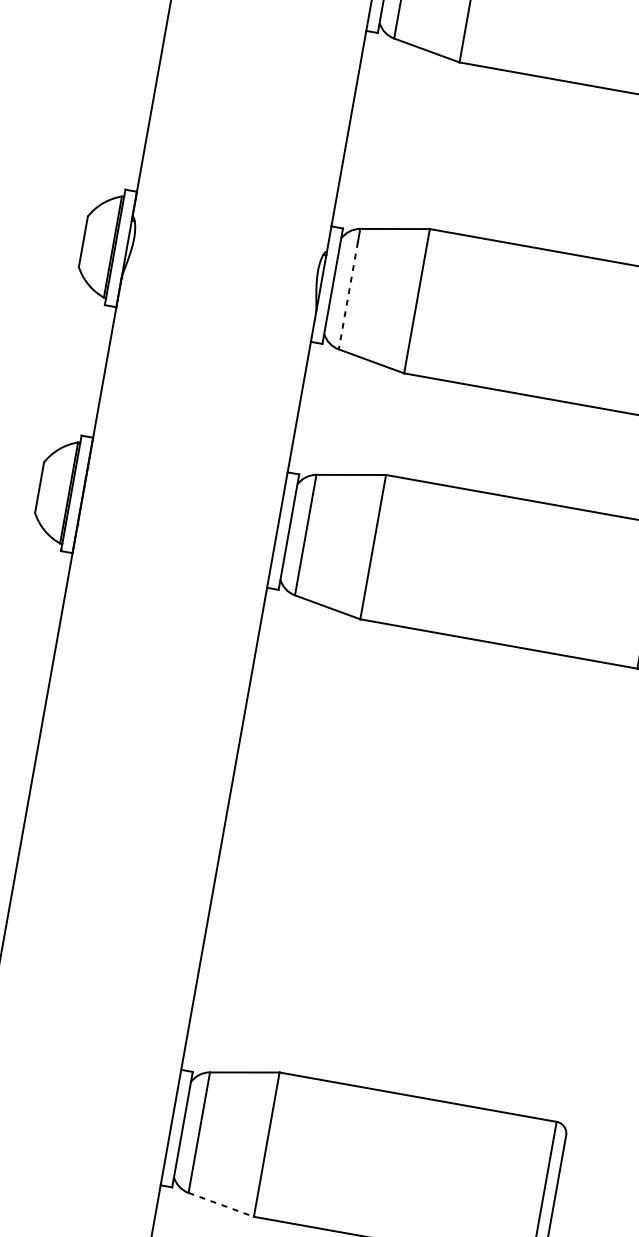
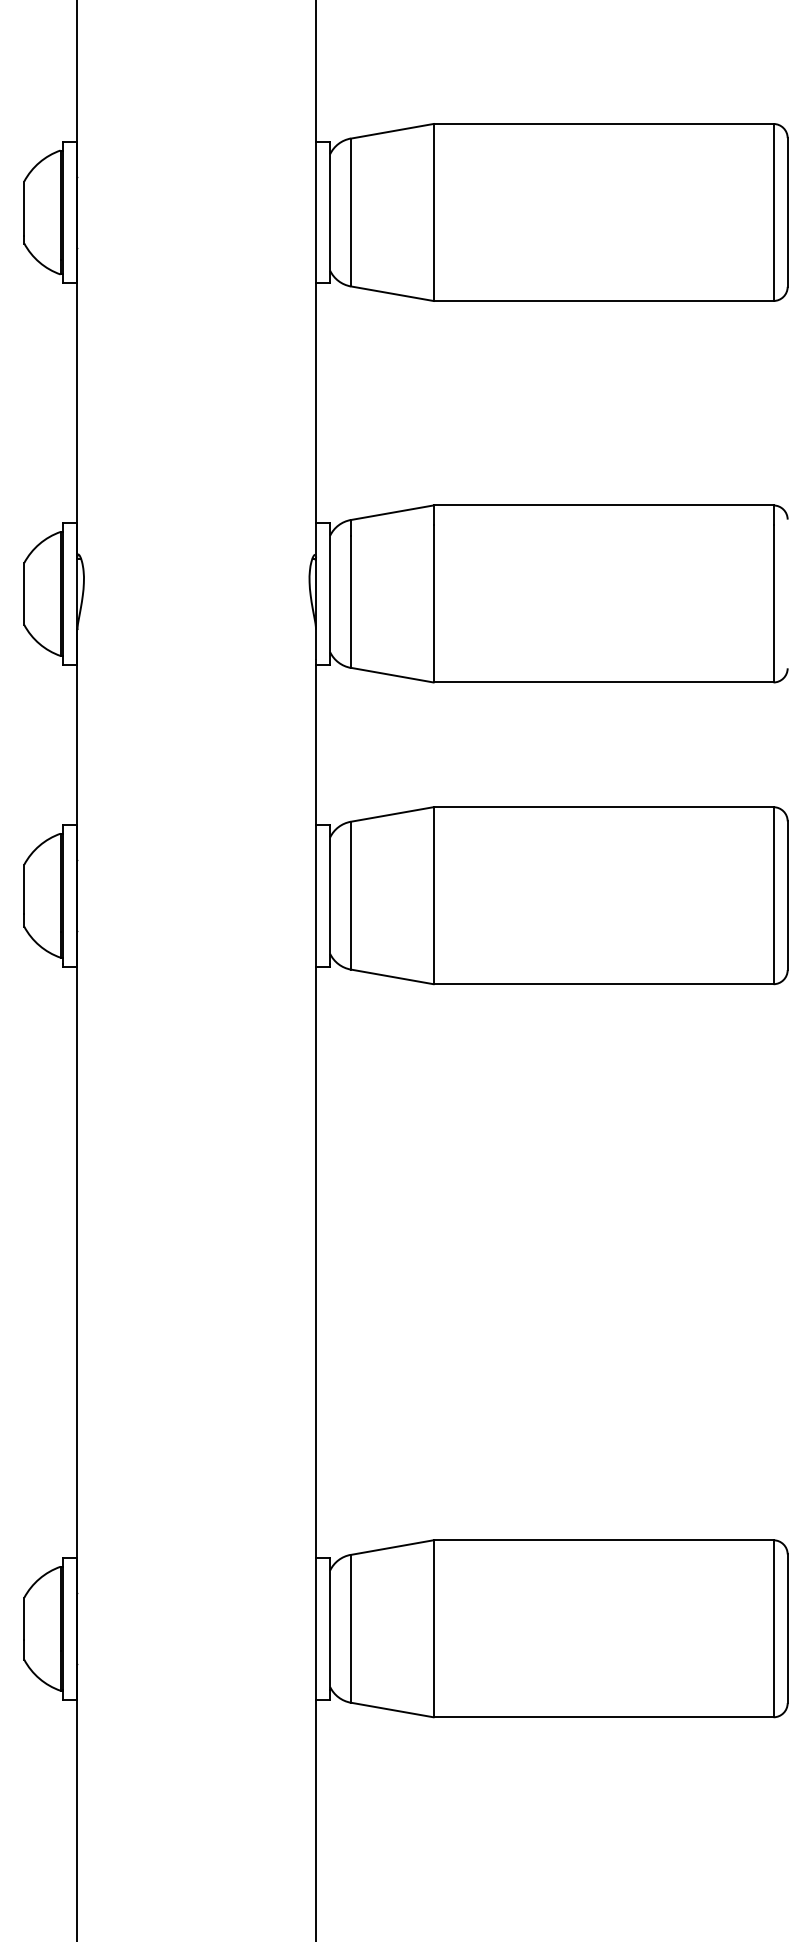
line: (348, 296) -> (350, 602), dashed -> solid
line: (221, 1205) -> (392, 1710), dashed -> solid

